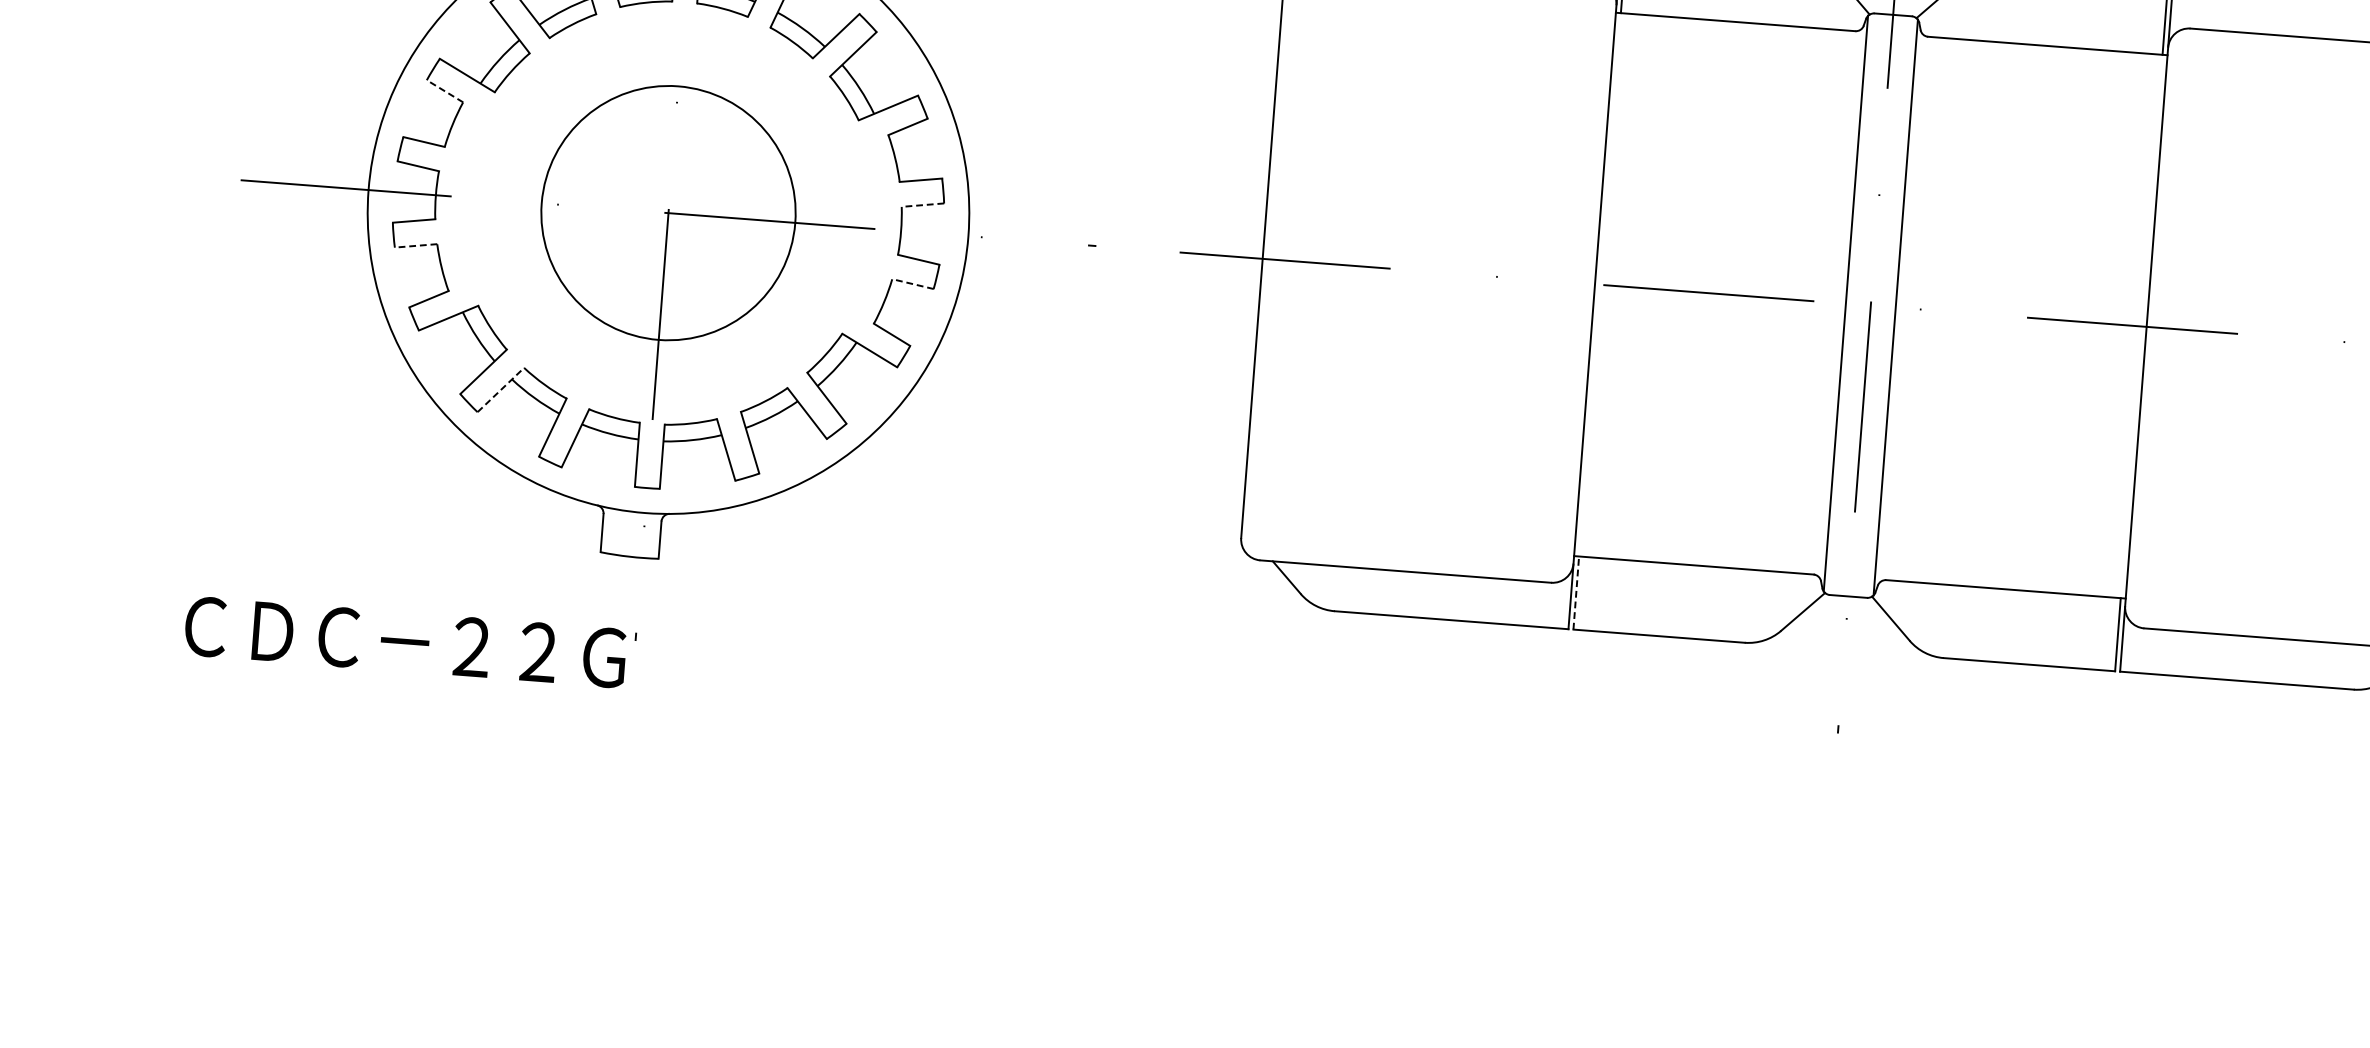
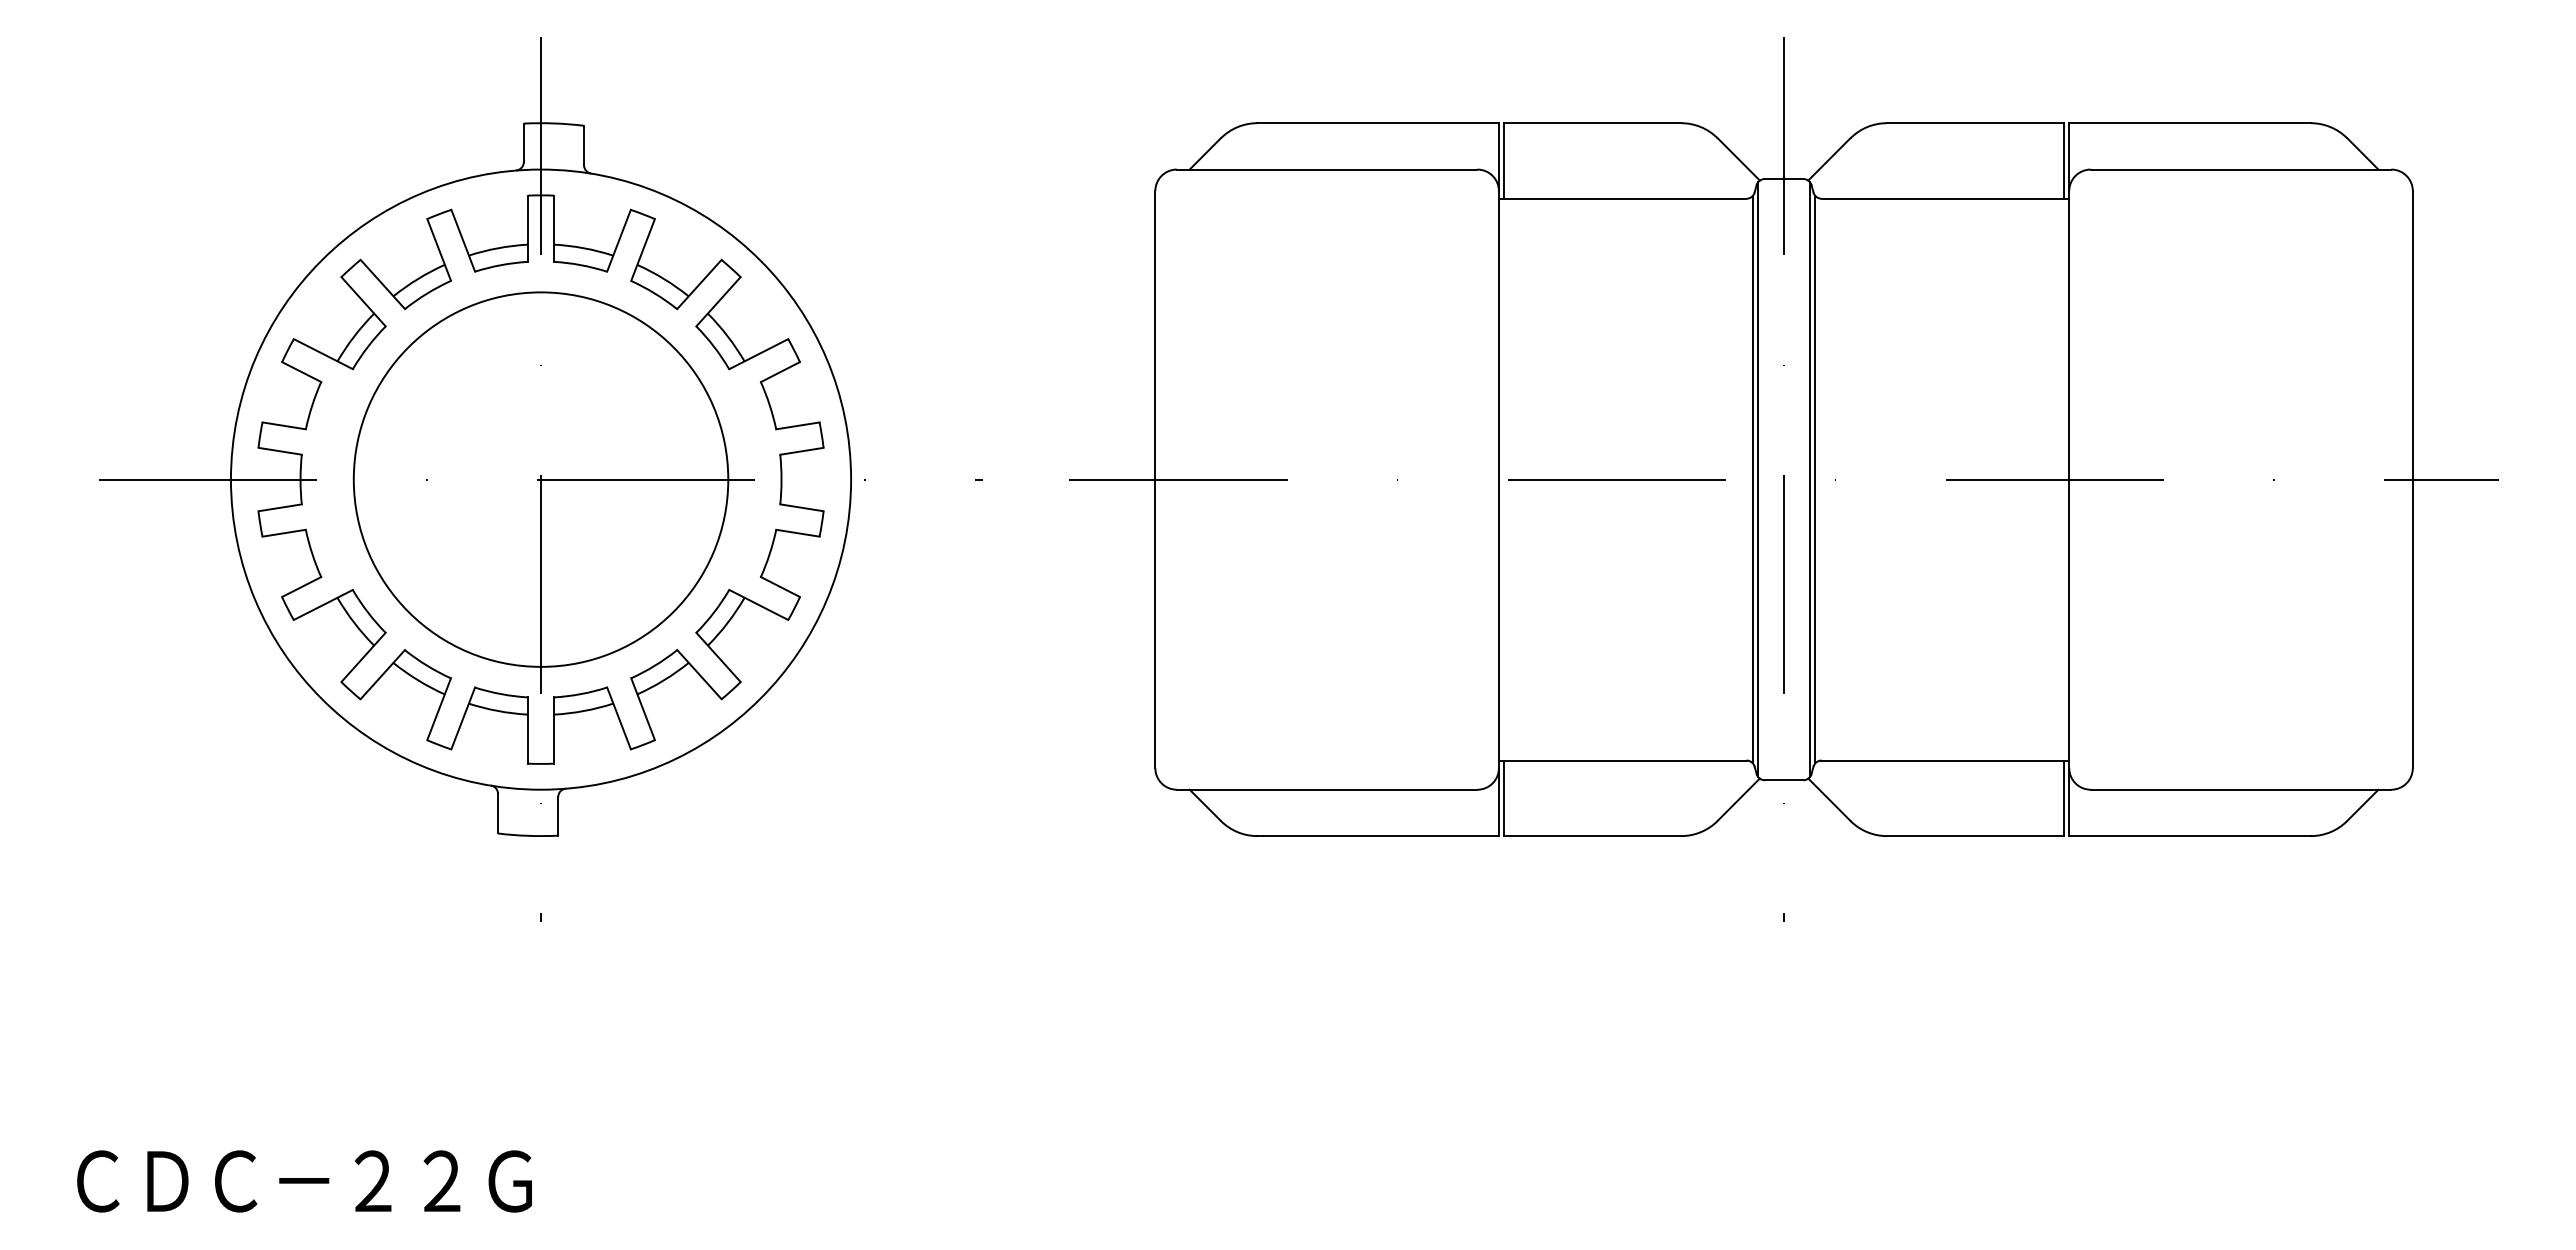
line: (444, 91) -> (301, 372), dashed -> solid
line: (922, 205) -> (801, 451), dashed -> solid
circle: (667, 212) -> (540, 479), size x1.43
line: (416, 246) -> (284, 533), dashed -> solid
line: (912, 284) -> (797, 533), dashed -> solid
line: (1840, 303) -> (1752, 479), added
line: (1901, 307) -> (1815, 479), added
line: (501, 389) -> (383, 674), dashed -> solid
line: (1576, 593) -> (1504, 798), dashed -> solid
text: (405, 642) -> (304, 1181), moved

